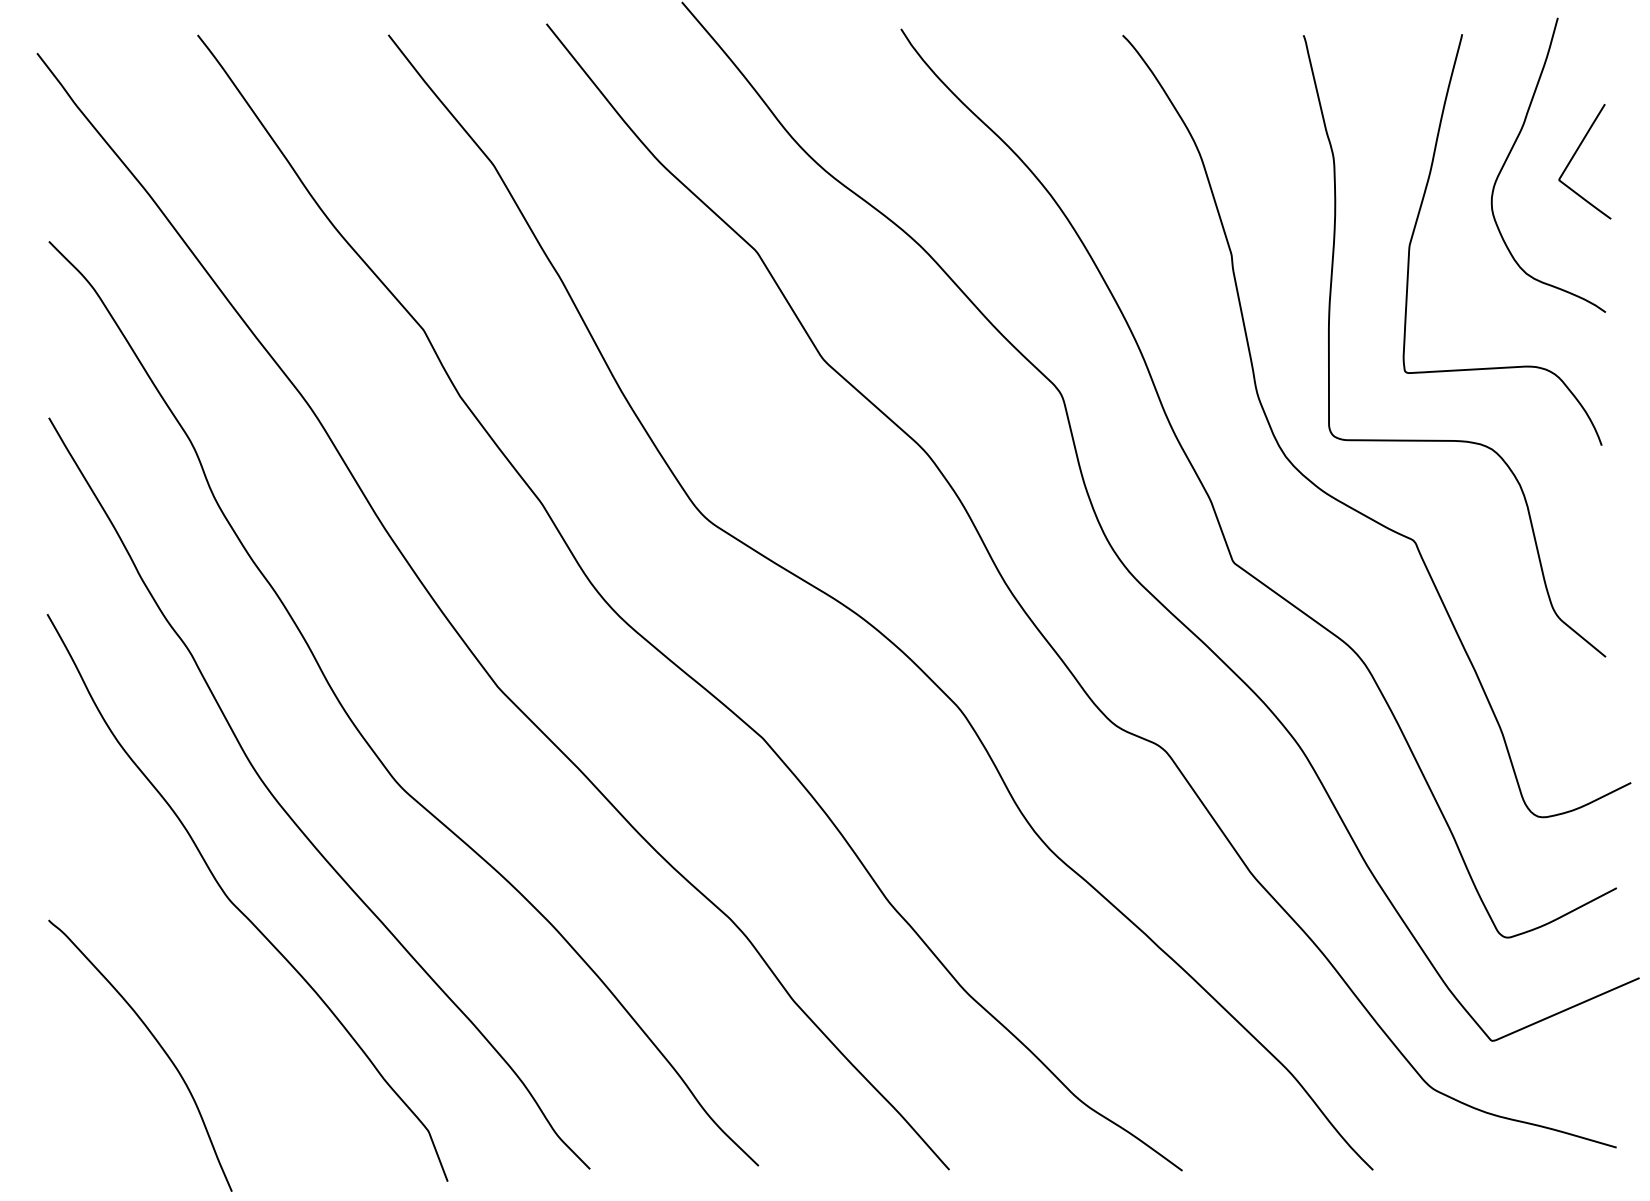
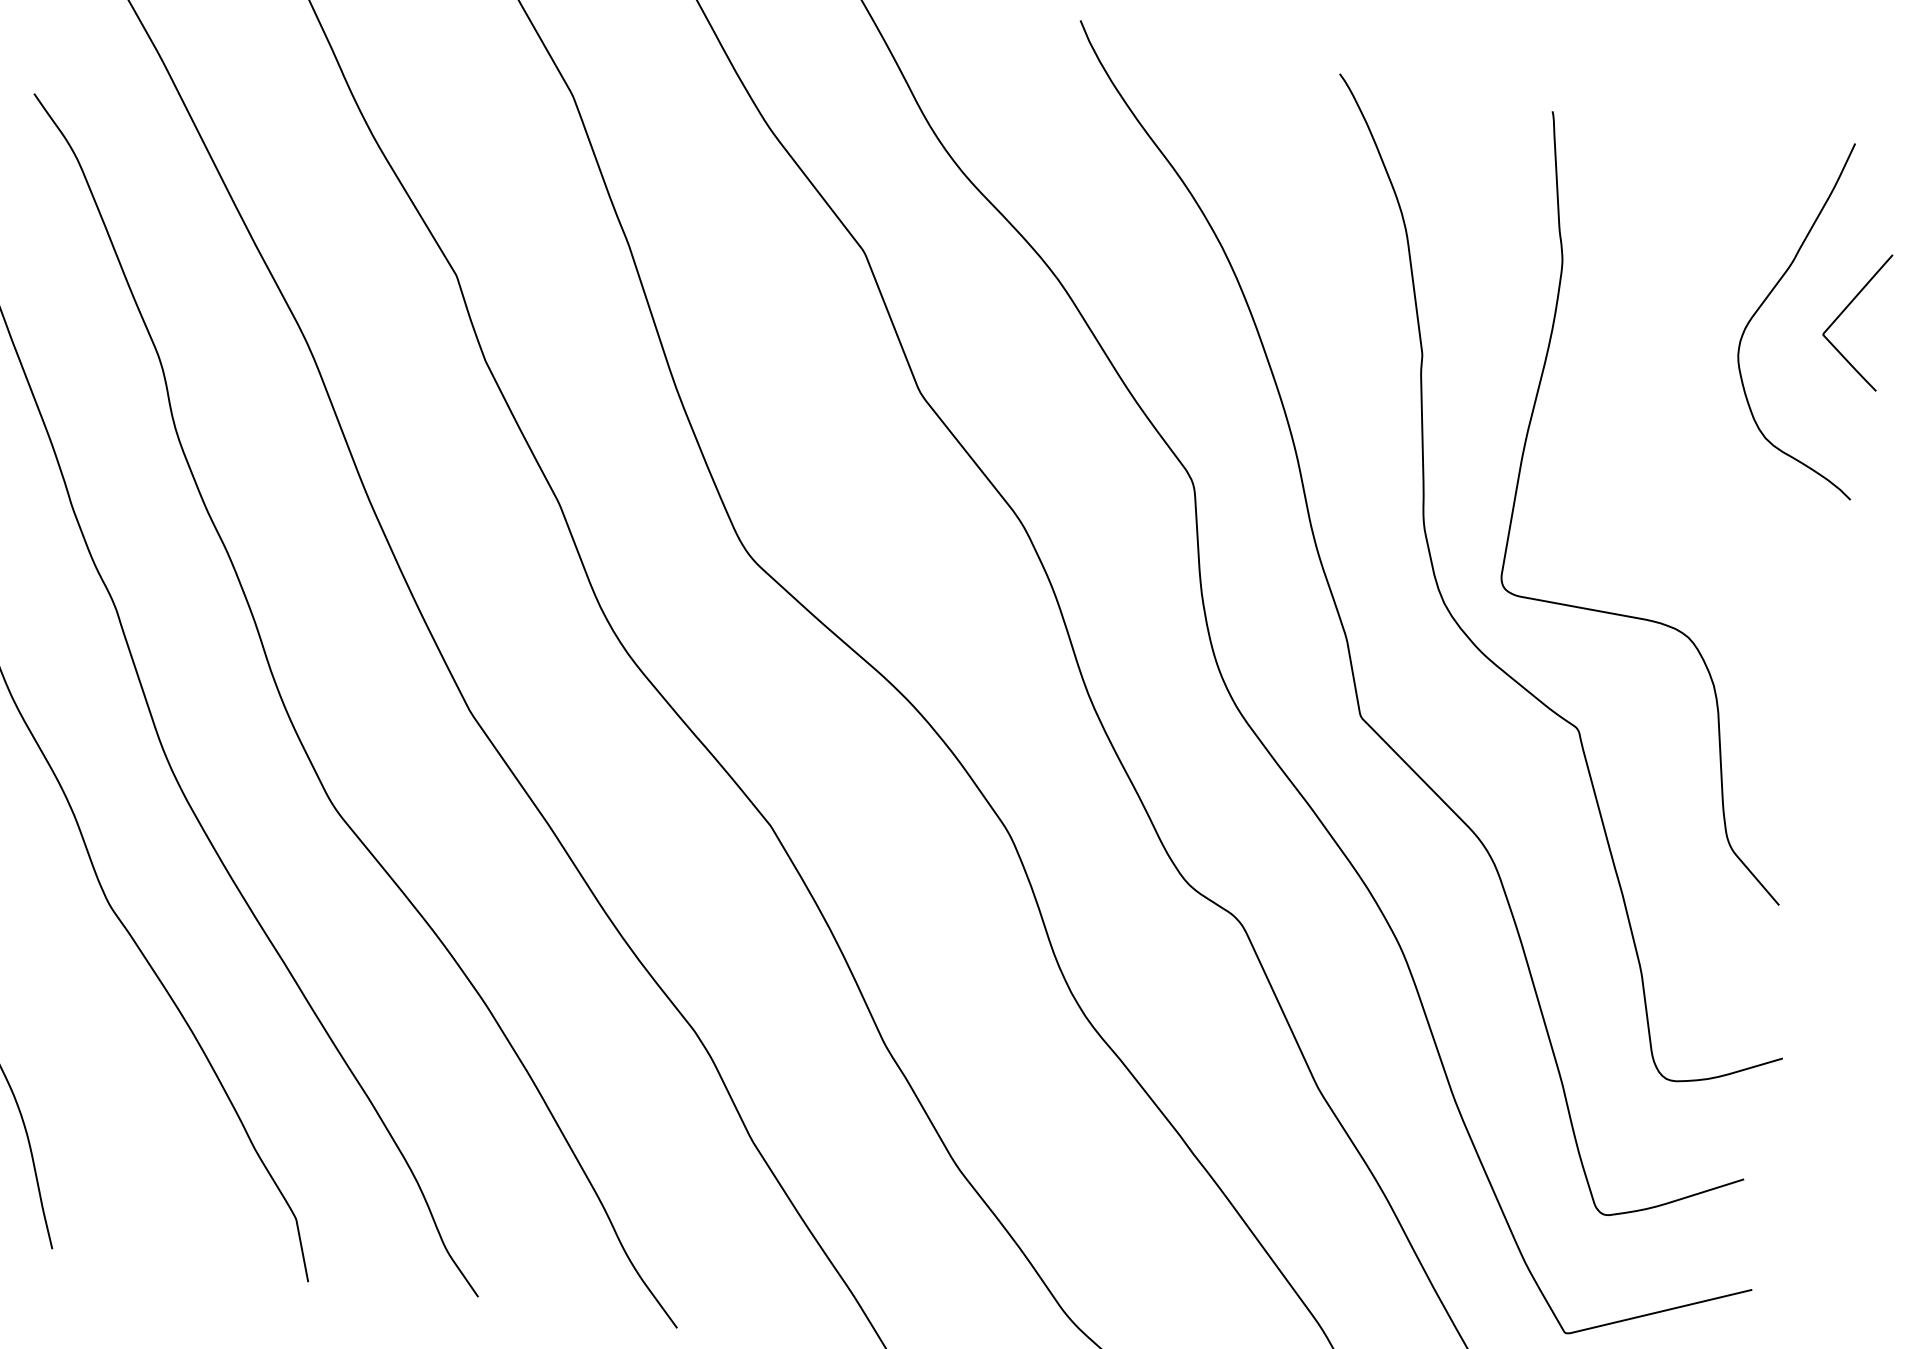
curve: (1419, 215) -> (1651, 347), removed

